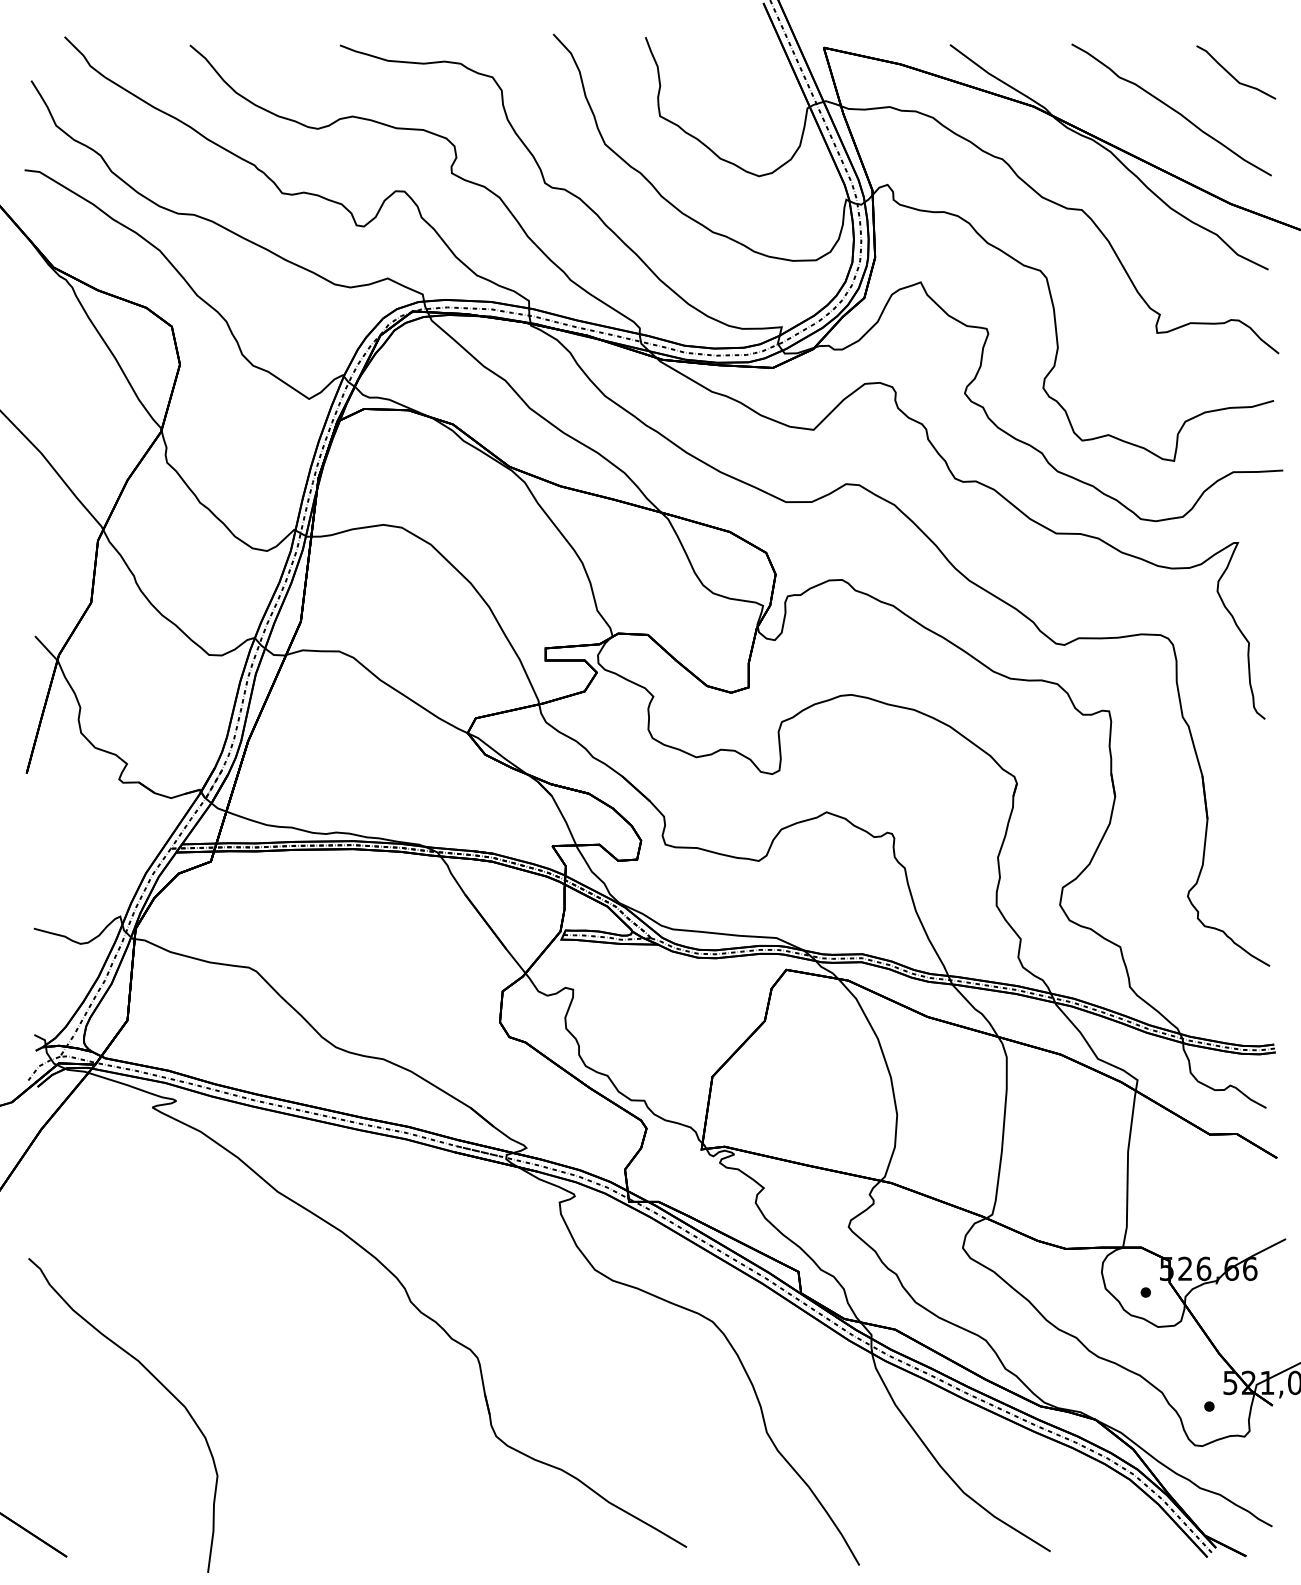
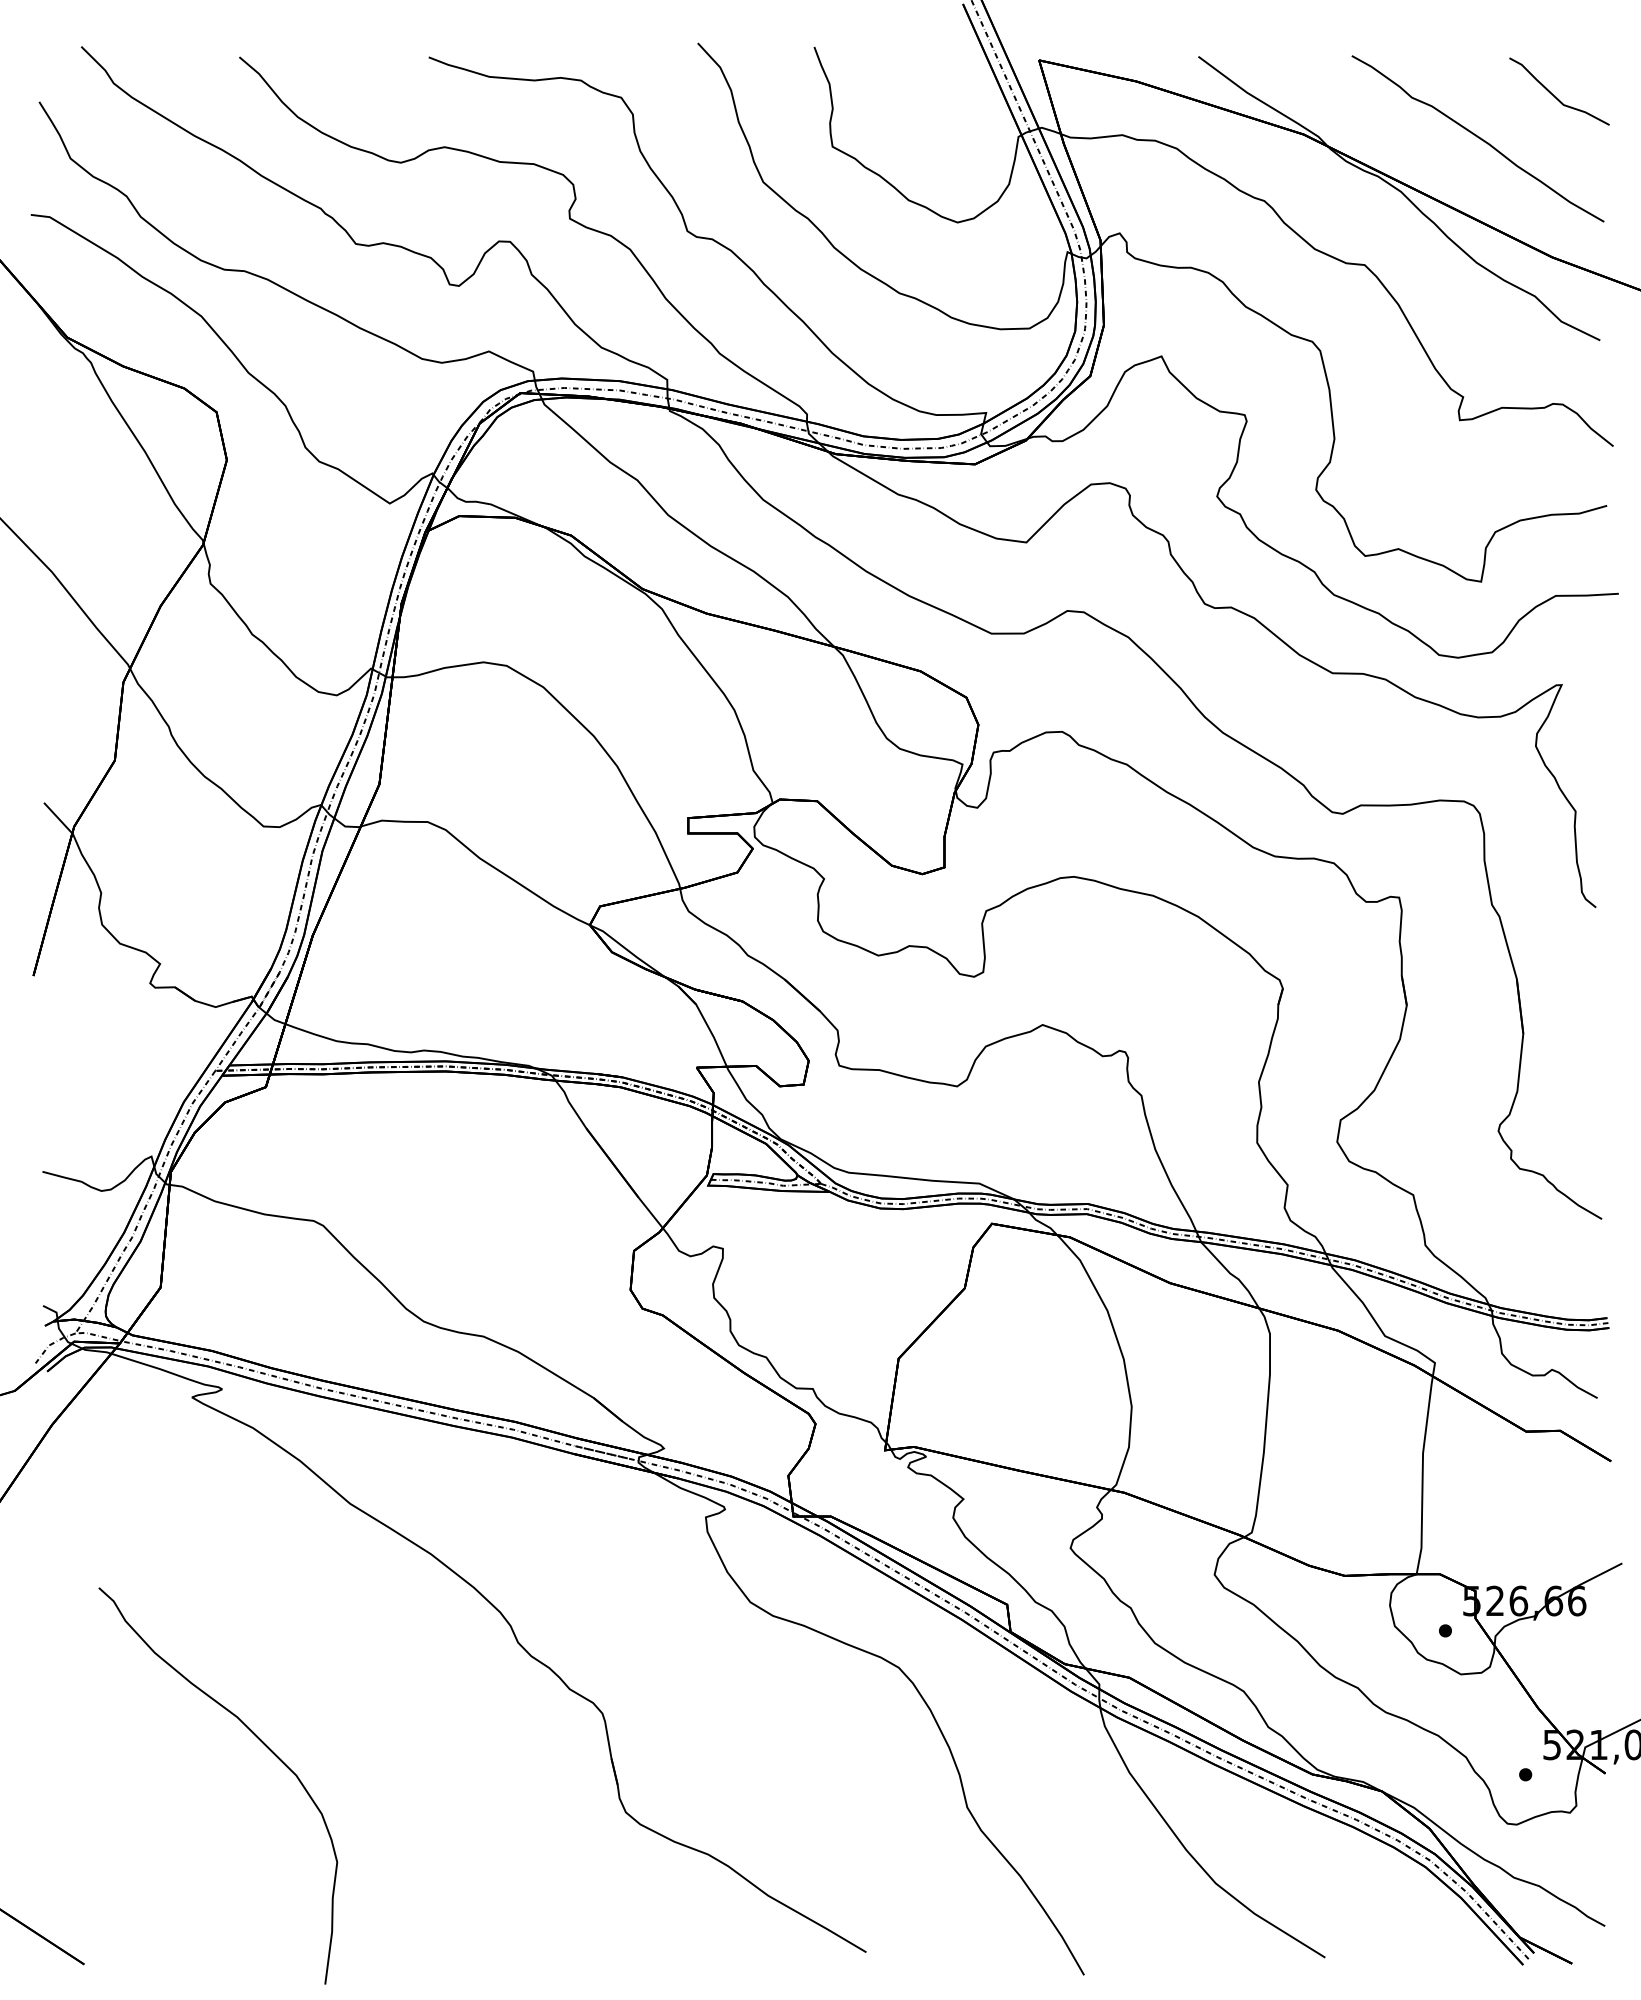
curve: (157, 1381) -> (261, 1742), moved

